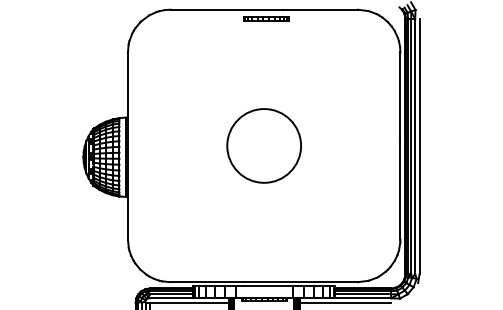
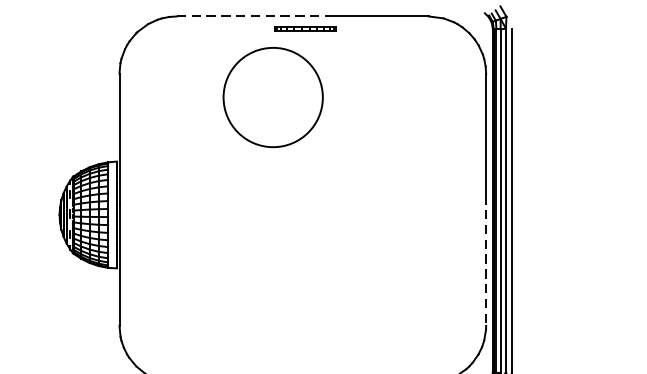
line: (227, 9) -> (253, 16), solid -> dashed
circle: (263, 145) -> (272, 96), moved
line: (400, 191) -> (486, 261), solid -> dashed

